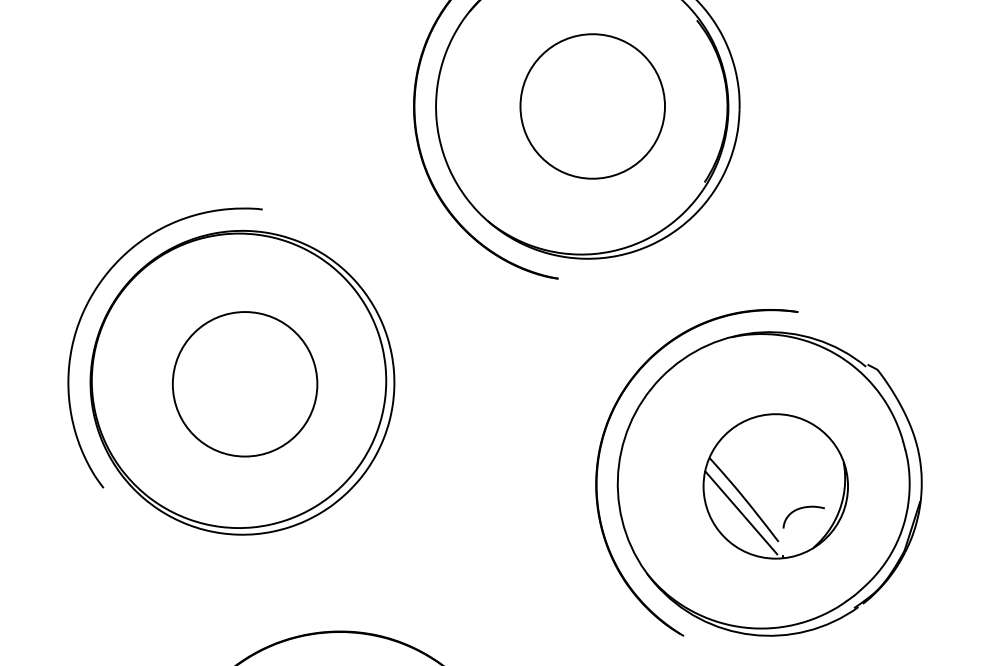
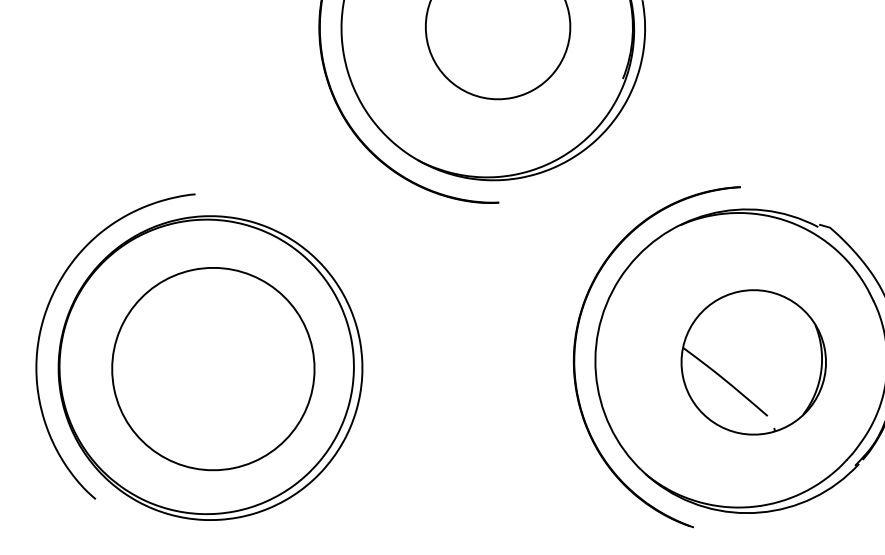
circle: (244, 384) -> (212, 369), size x1.4
curve: (800, 509) -> (782, 380), removed
line: (741, 512) -> (725, 394), removed

